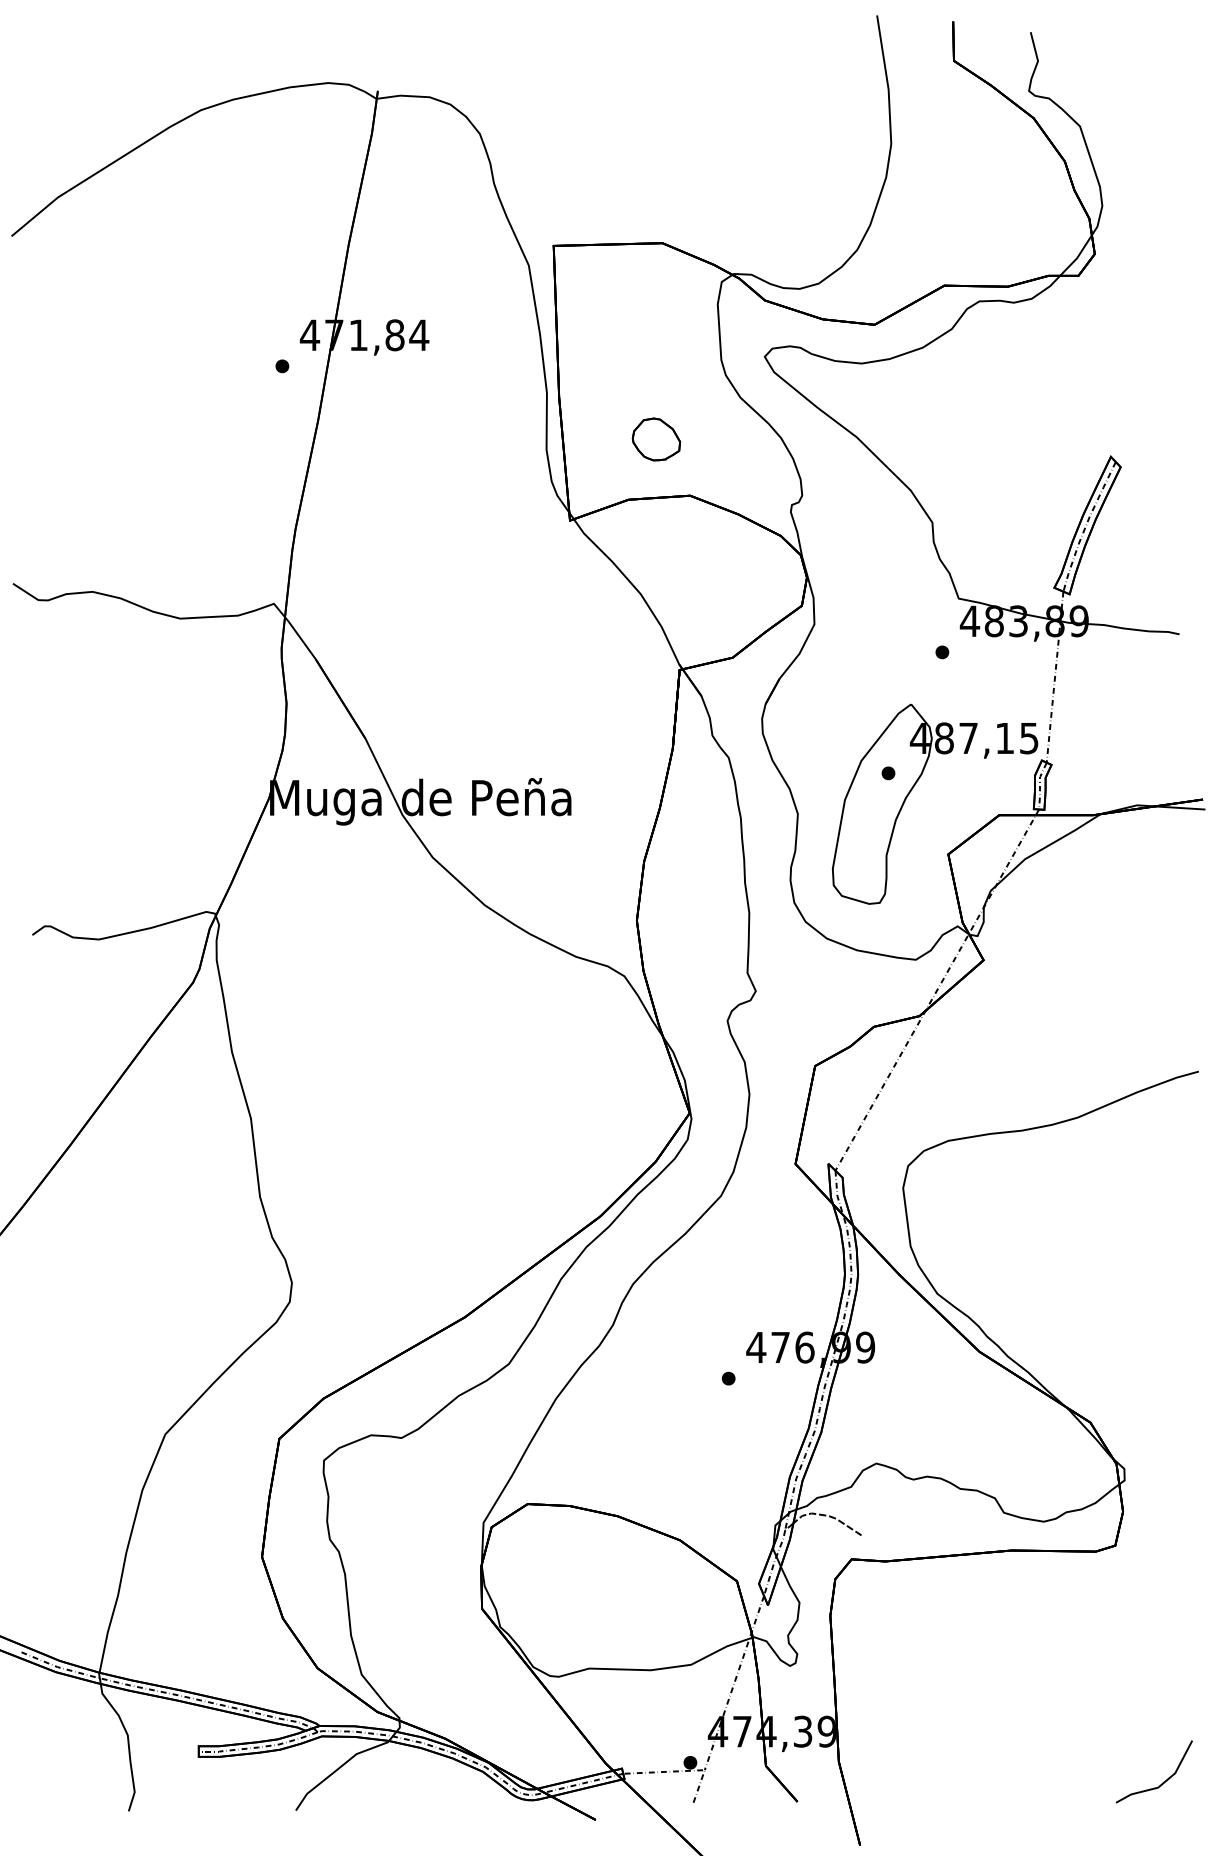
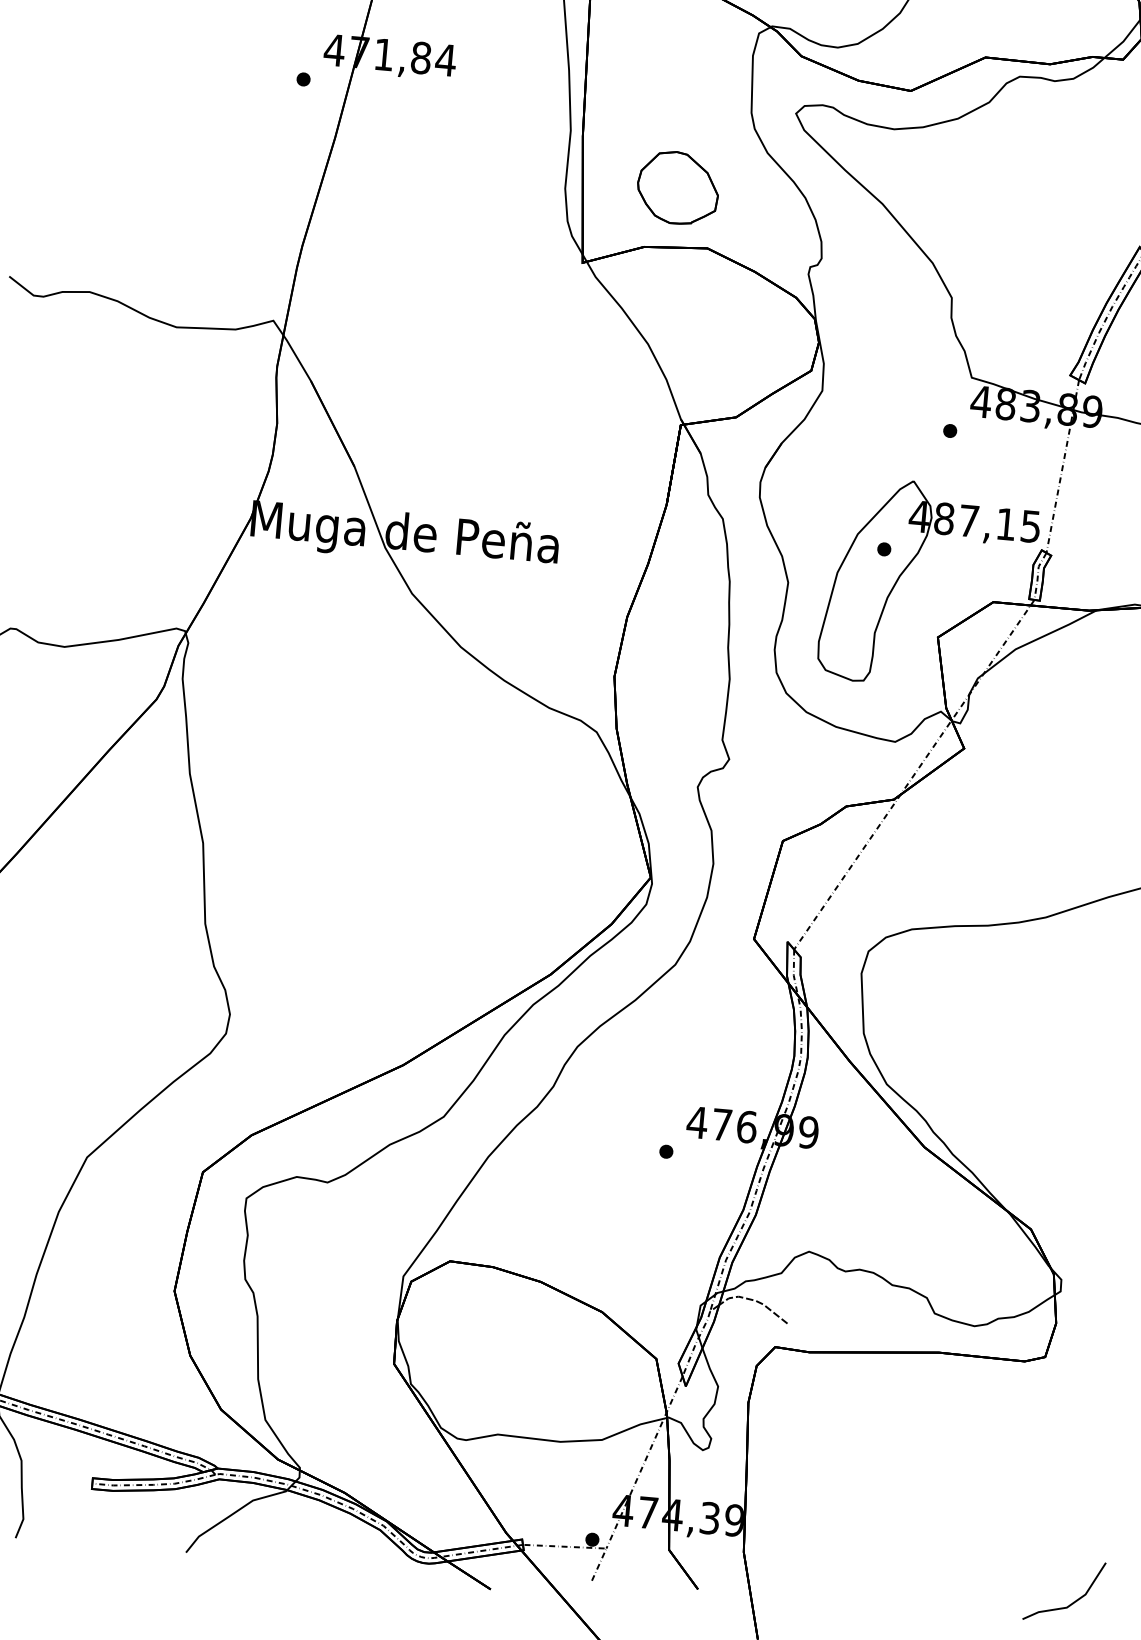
part: (656, 439) -> (678, 188), size x1.67

